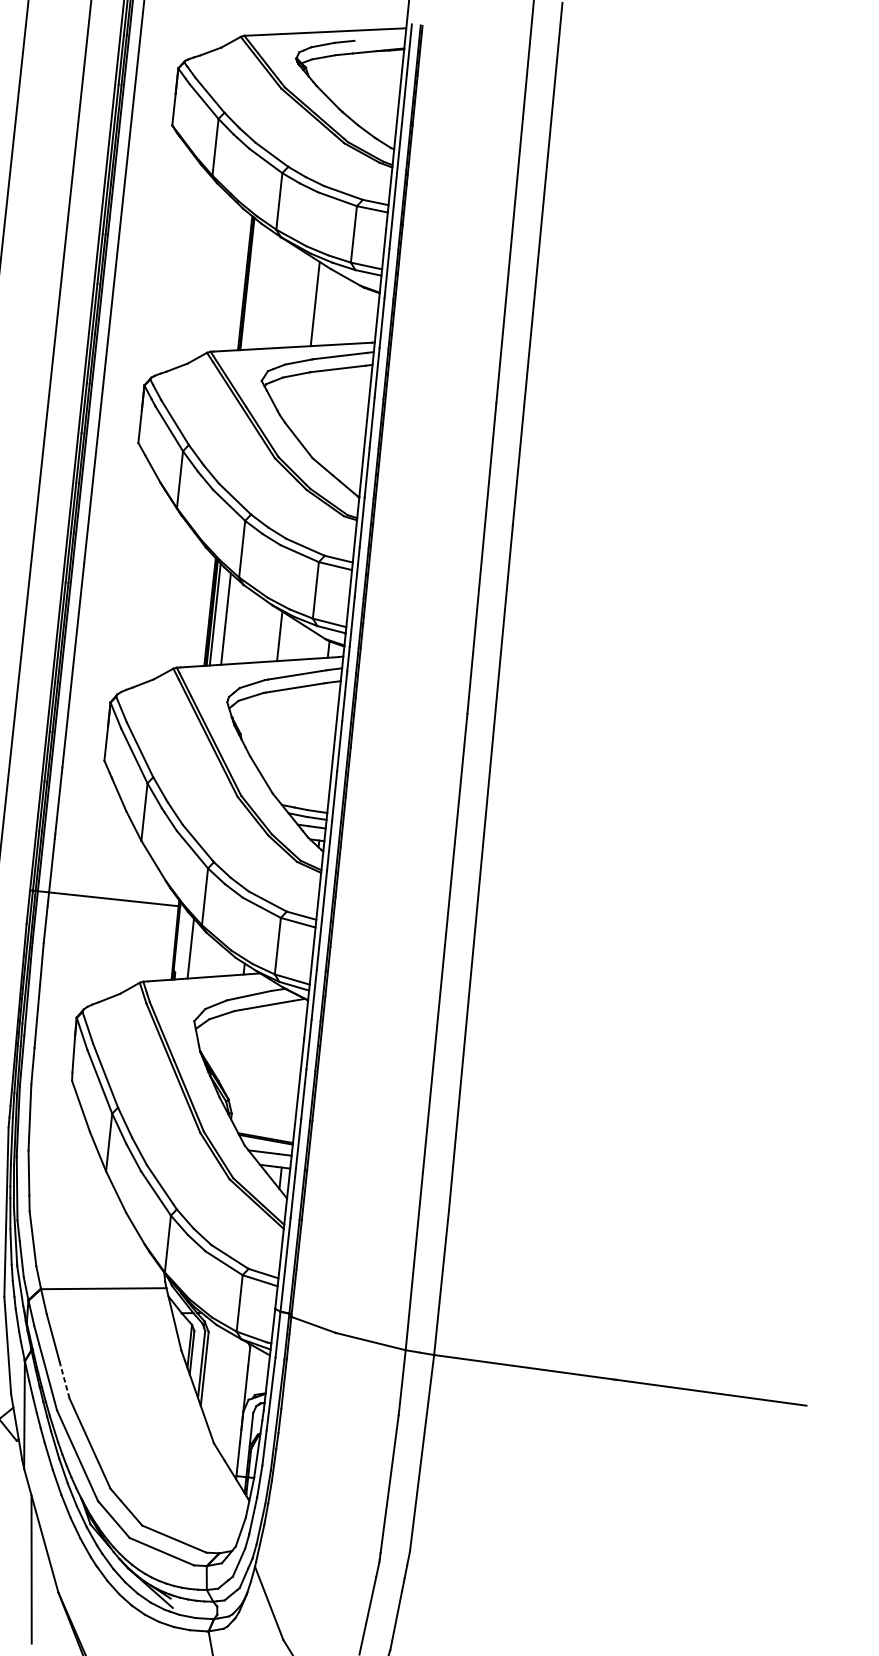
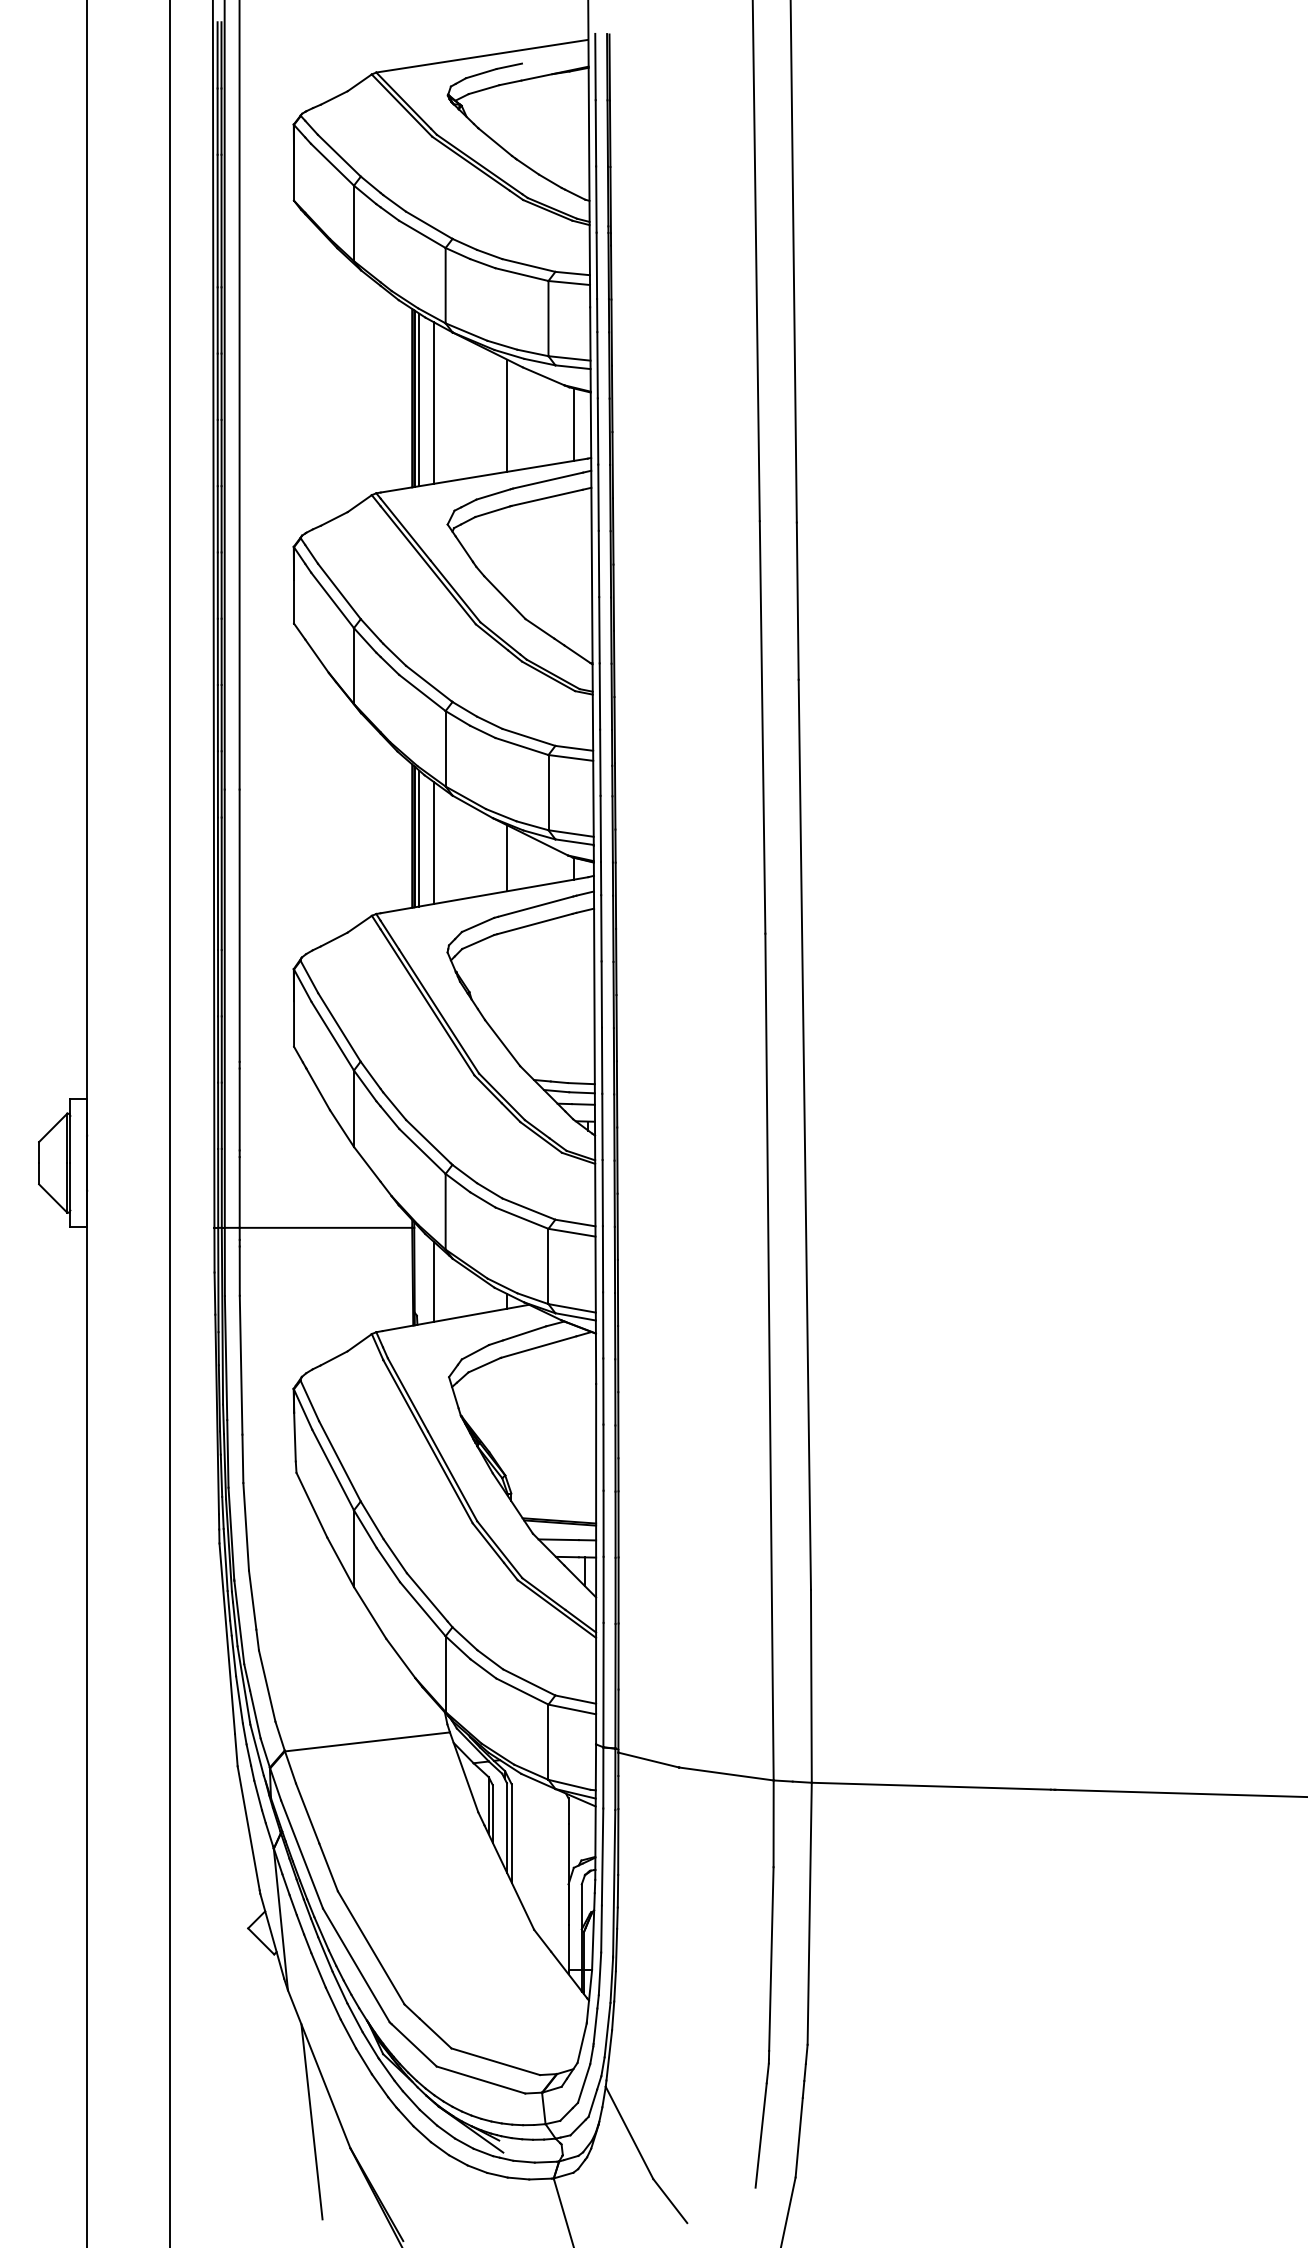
line: (250, 284) -> (419, 399), added
line: (261, 288) -> (434, 402), added
line: (364, 315) -> (573, 424), added
line: (64, 1379) -> (328, 1867), dashed -> solid

